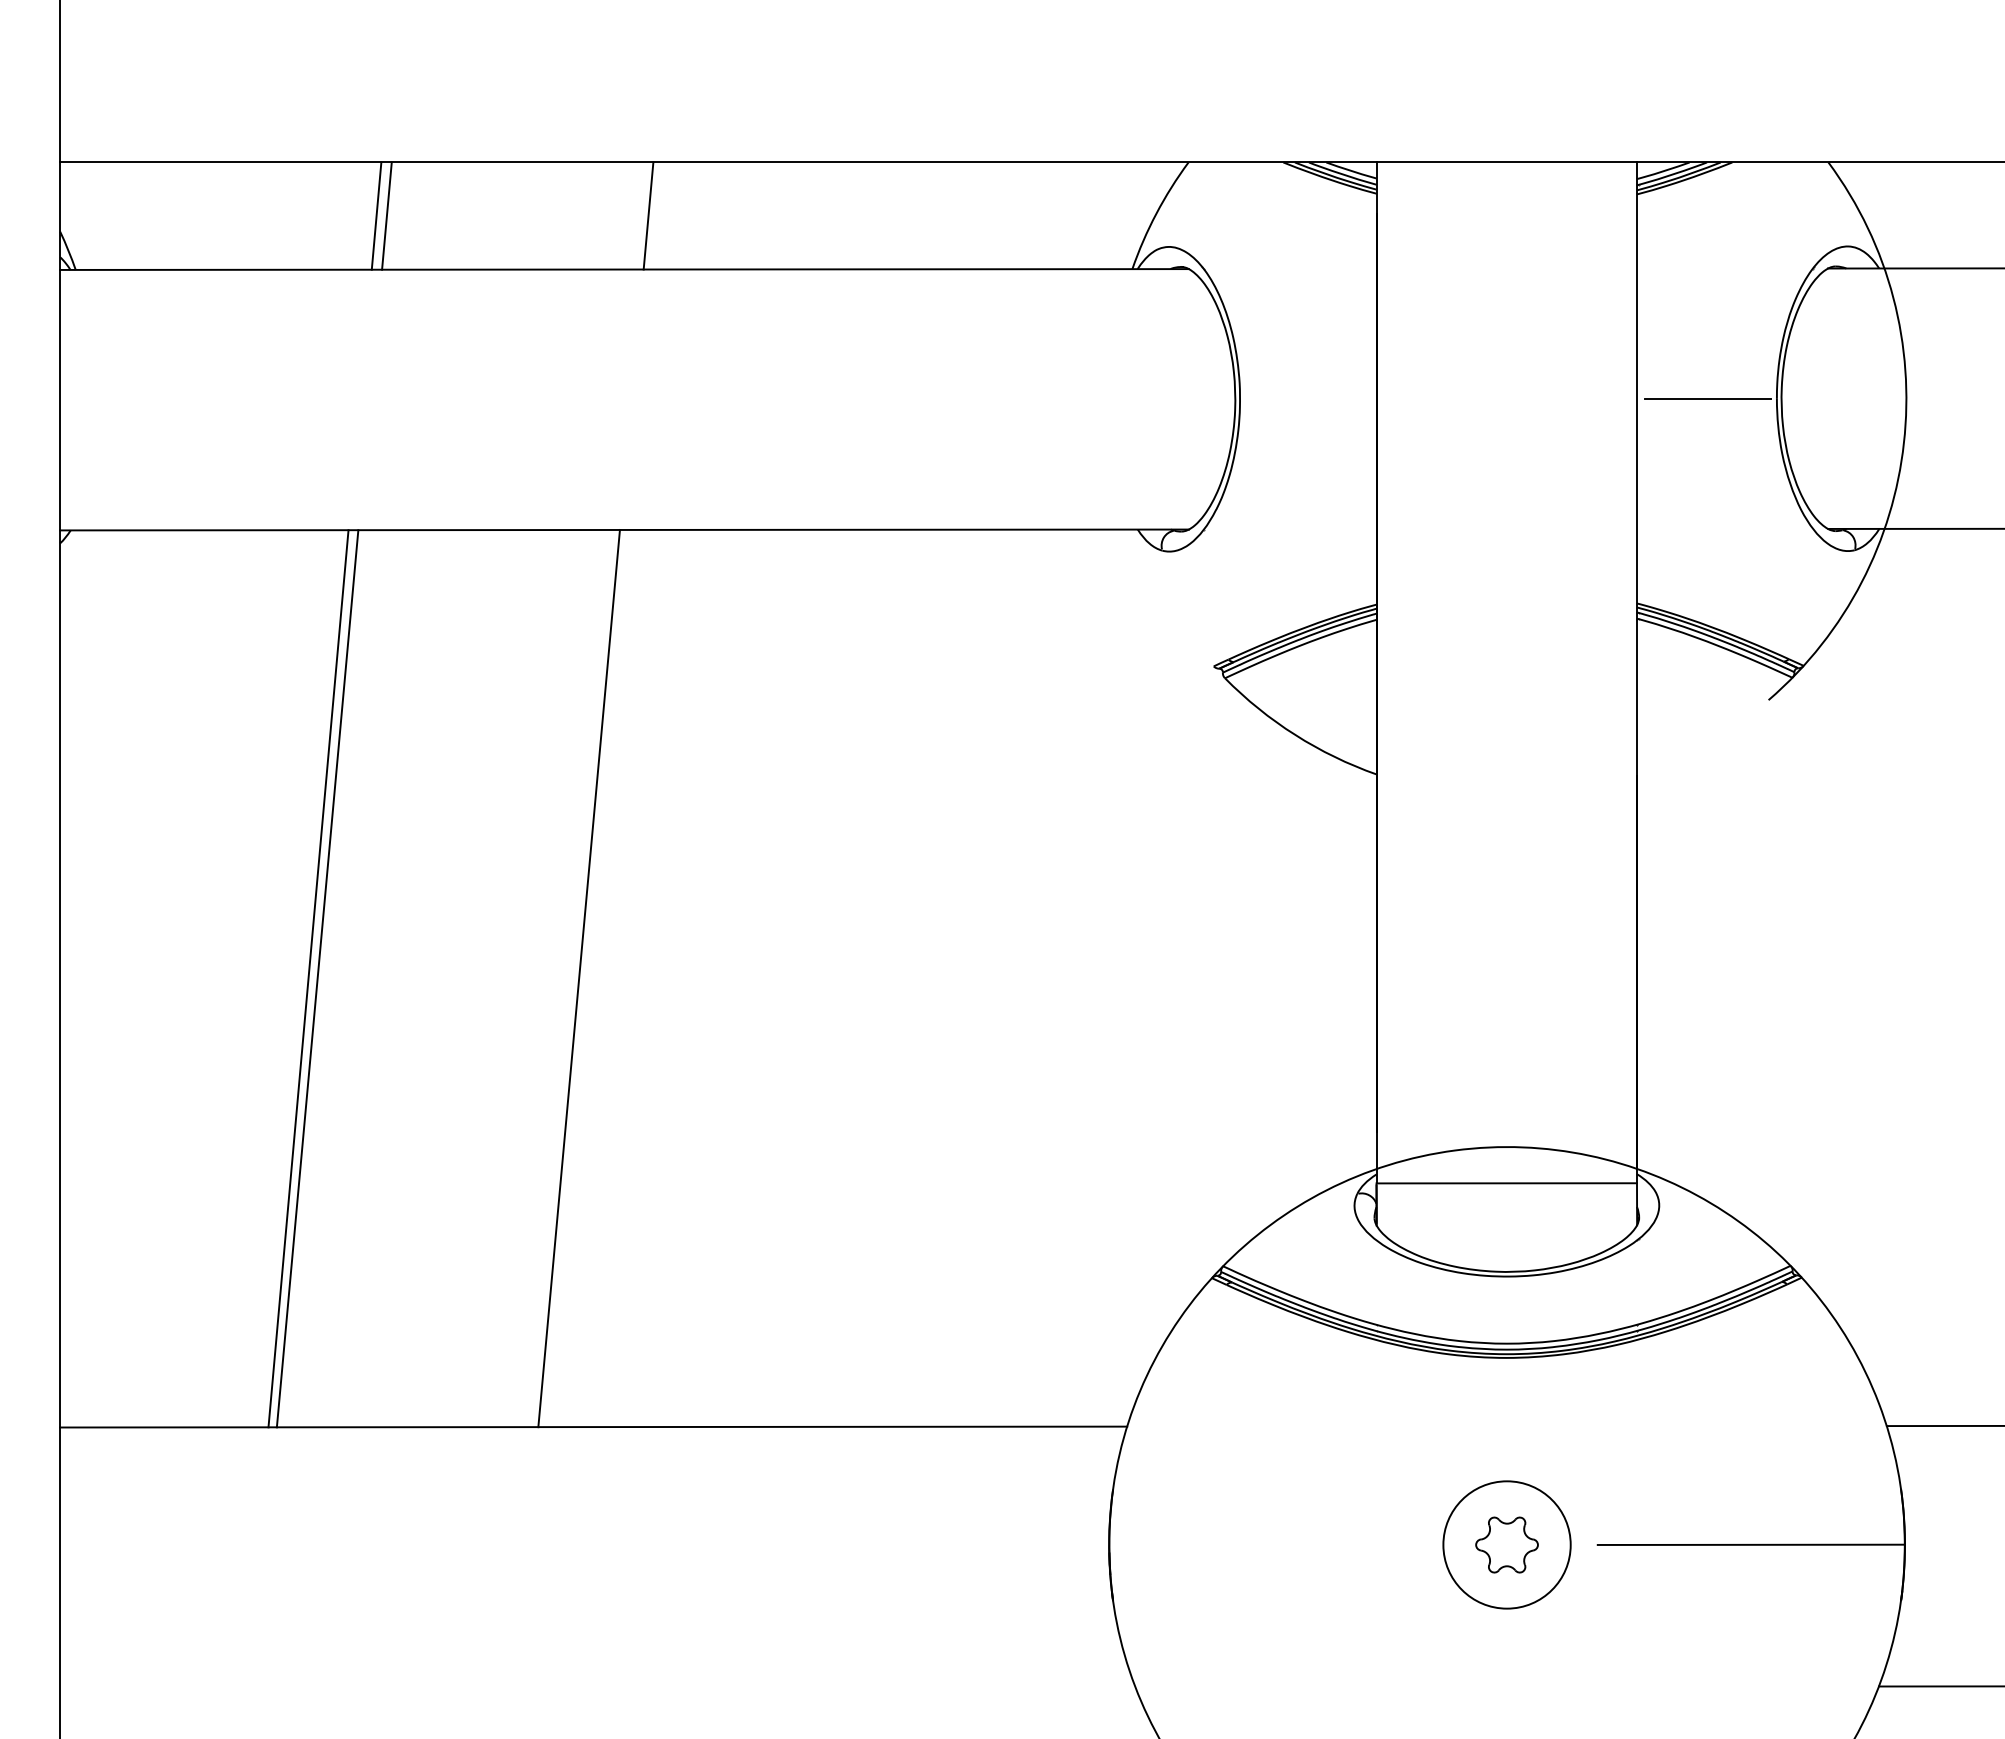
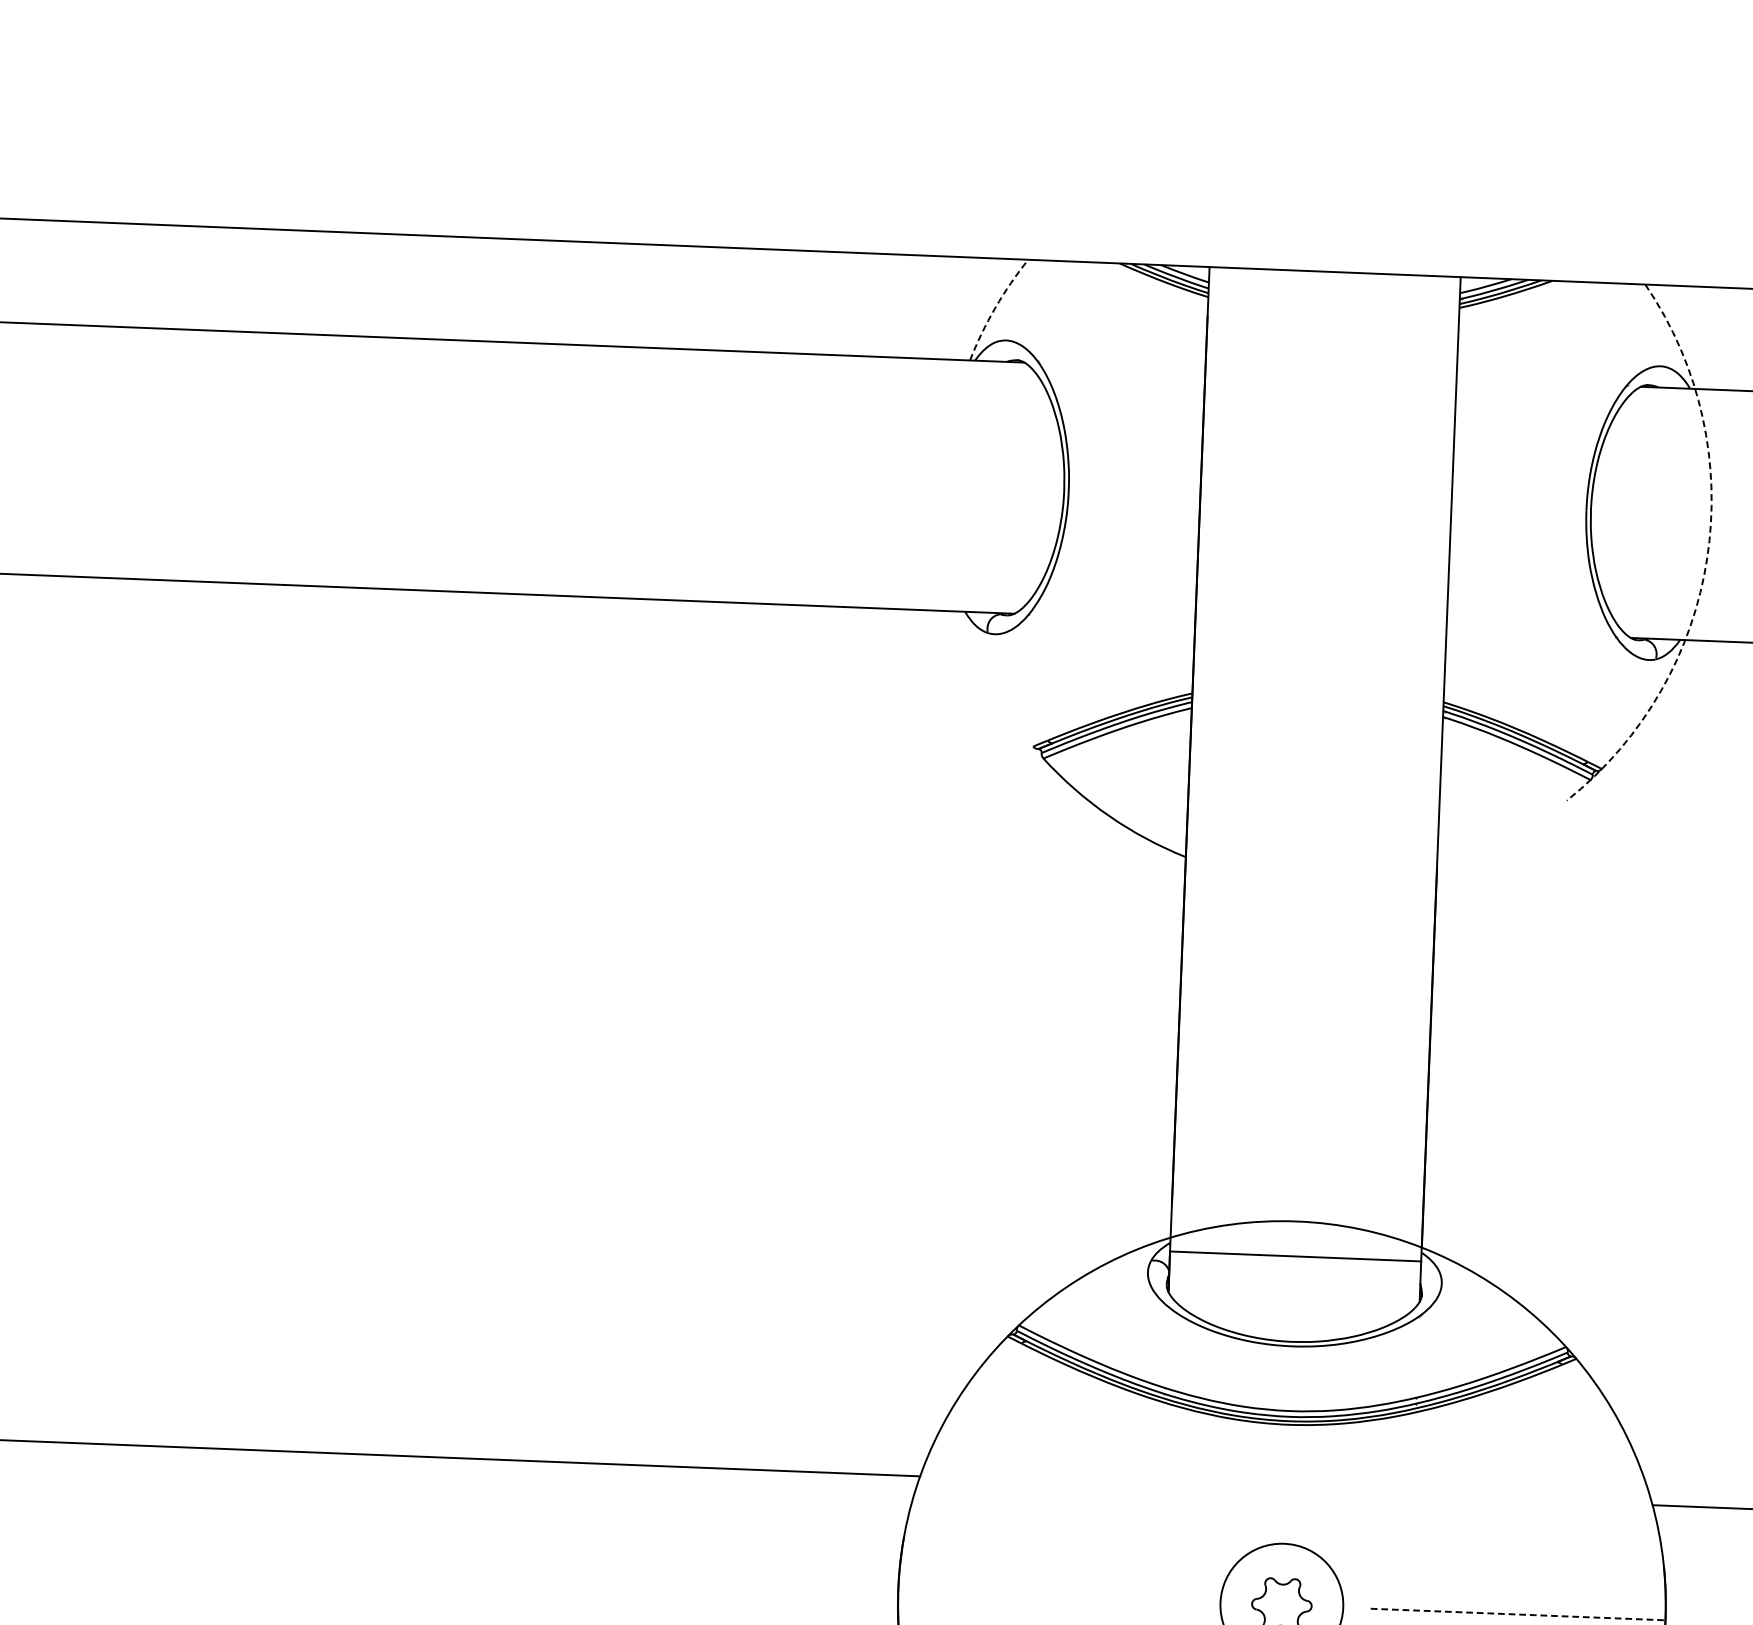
arc: (1156, 213) -> (995, 307), solid -> dashed
line: (376, 215) -> (243, 279), removed
line: (386, 215) -> (252, 279), removed
line: (648, 215) -> (505, 290), removed
line: (1707, 398) -> (1519, 507), removed
arc: (1903, 443) -> (1706, 558), solid -> dashed
line: (308, 978) -> (148, 1012), removed
line: (317, 978) -> (156, 1012), removed
line: (578, 978) -> (408, 1022), removed
line: (1750, 1544) -> (1516, 1614), solid -> dashed

